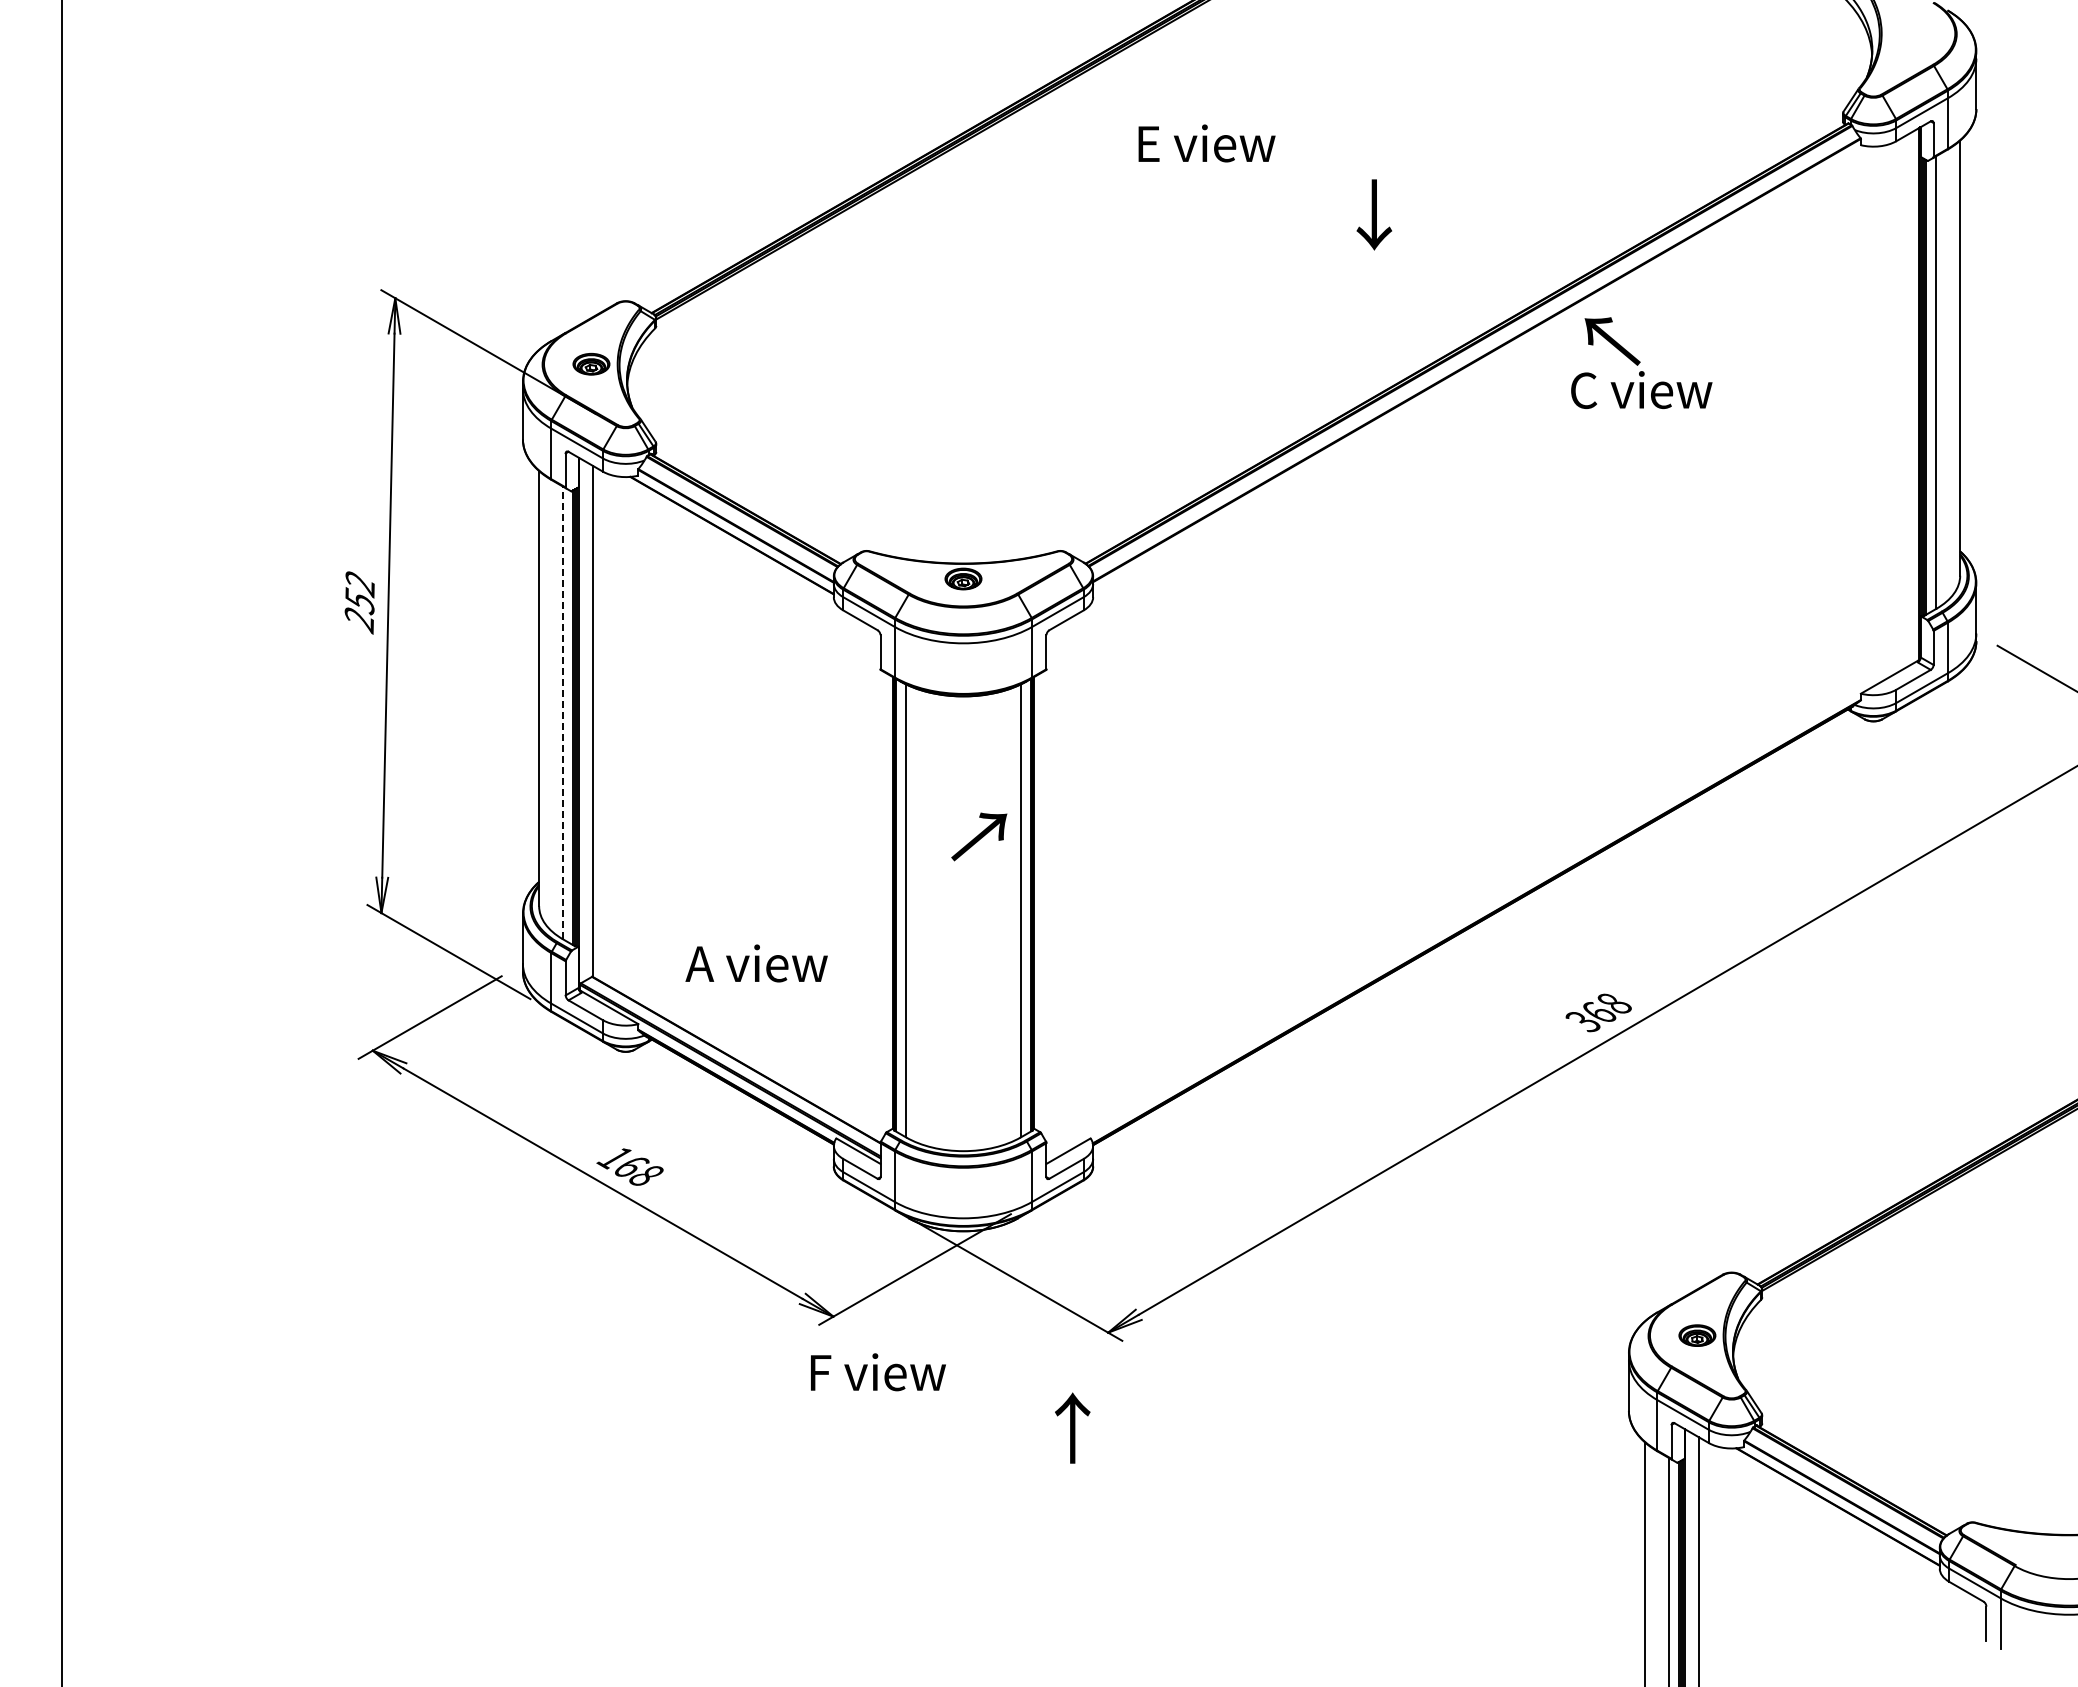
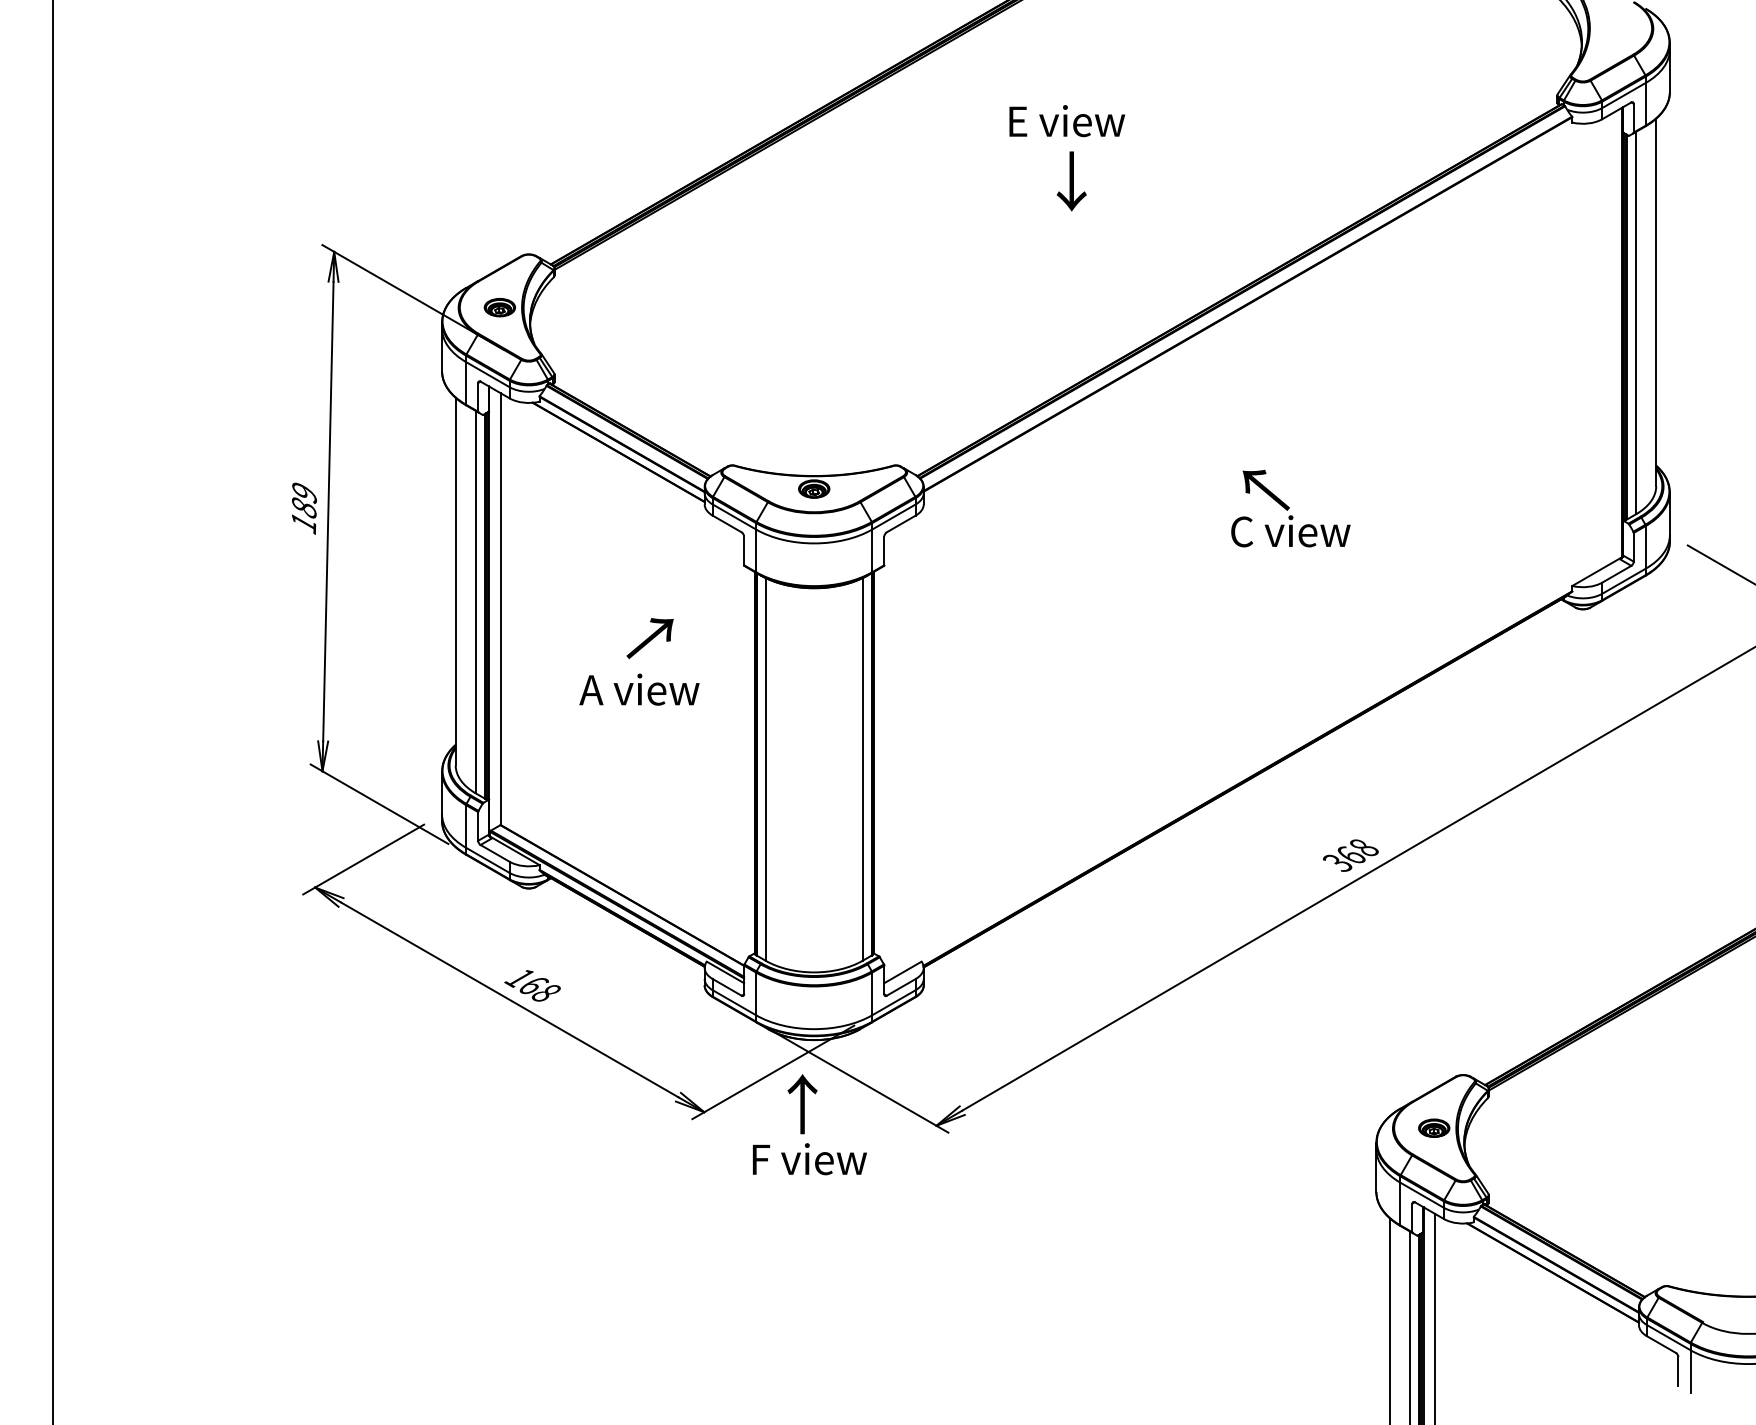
text: (1206, 143) -> (1066, 121), moved
text: (1373, 214) -> (1071, 181), moved
text: (1641, 362) -> (1290, 508), moved
text: (359, 602) -> (303, 508), 252 -> 189
line: (562, 712) -> (475, 601), dashed -> solid
text: (979, 836) -> (650, 638), moved
text: (756, 963) -> (639, 689), moved
text: (878, 1372) -> (809, 1159), moved
text: (1072, 1427) -> (802, 1103), moved

